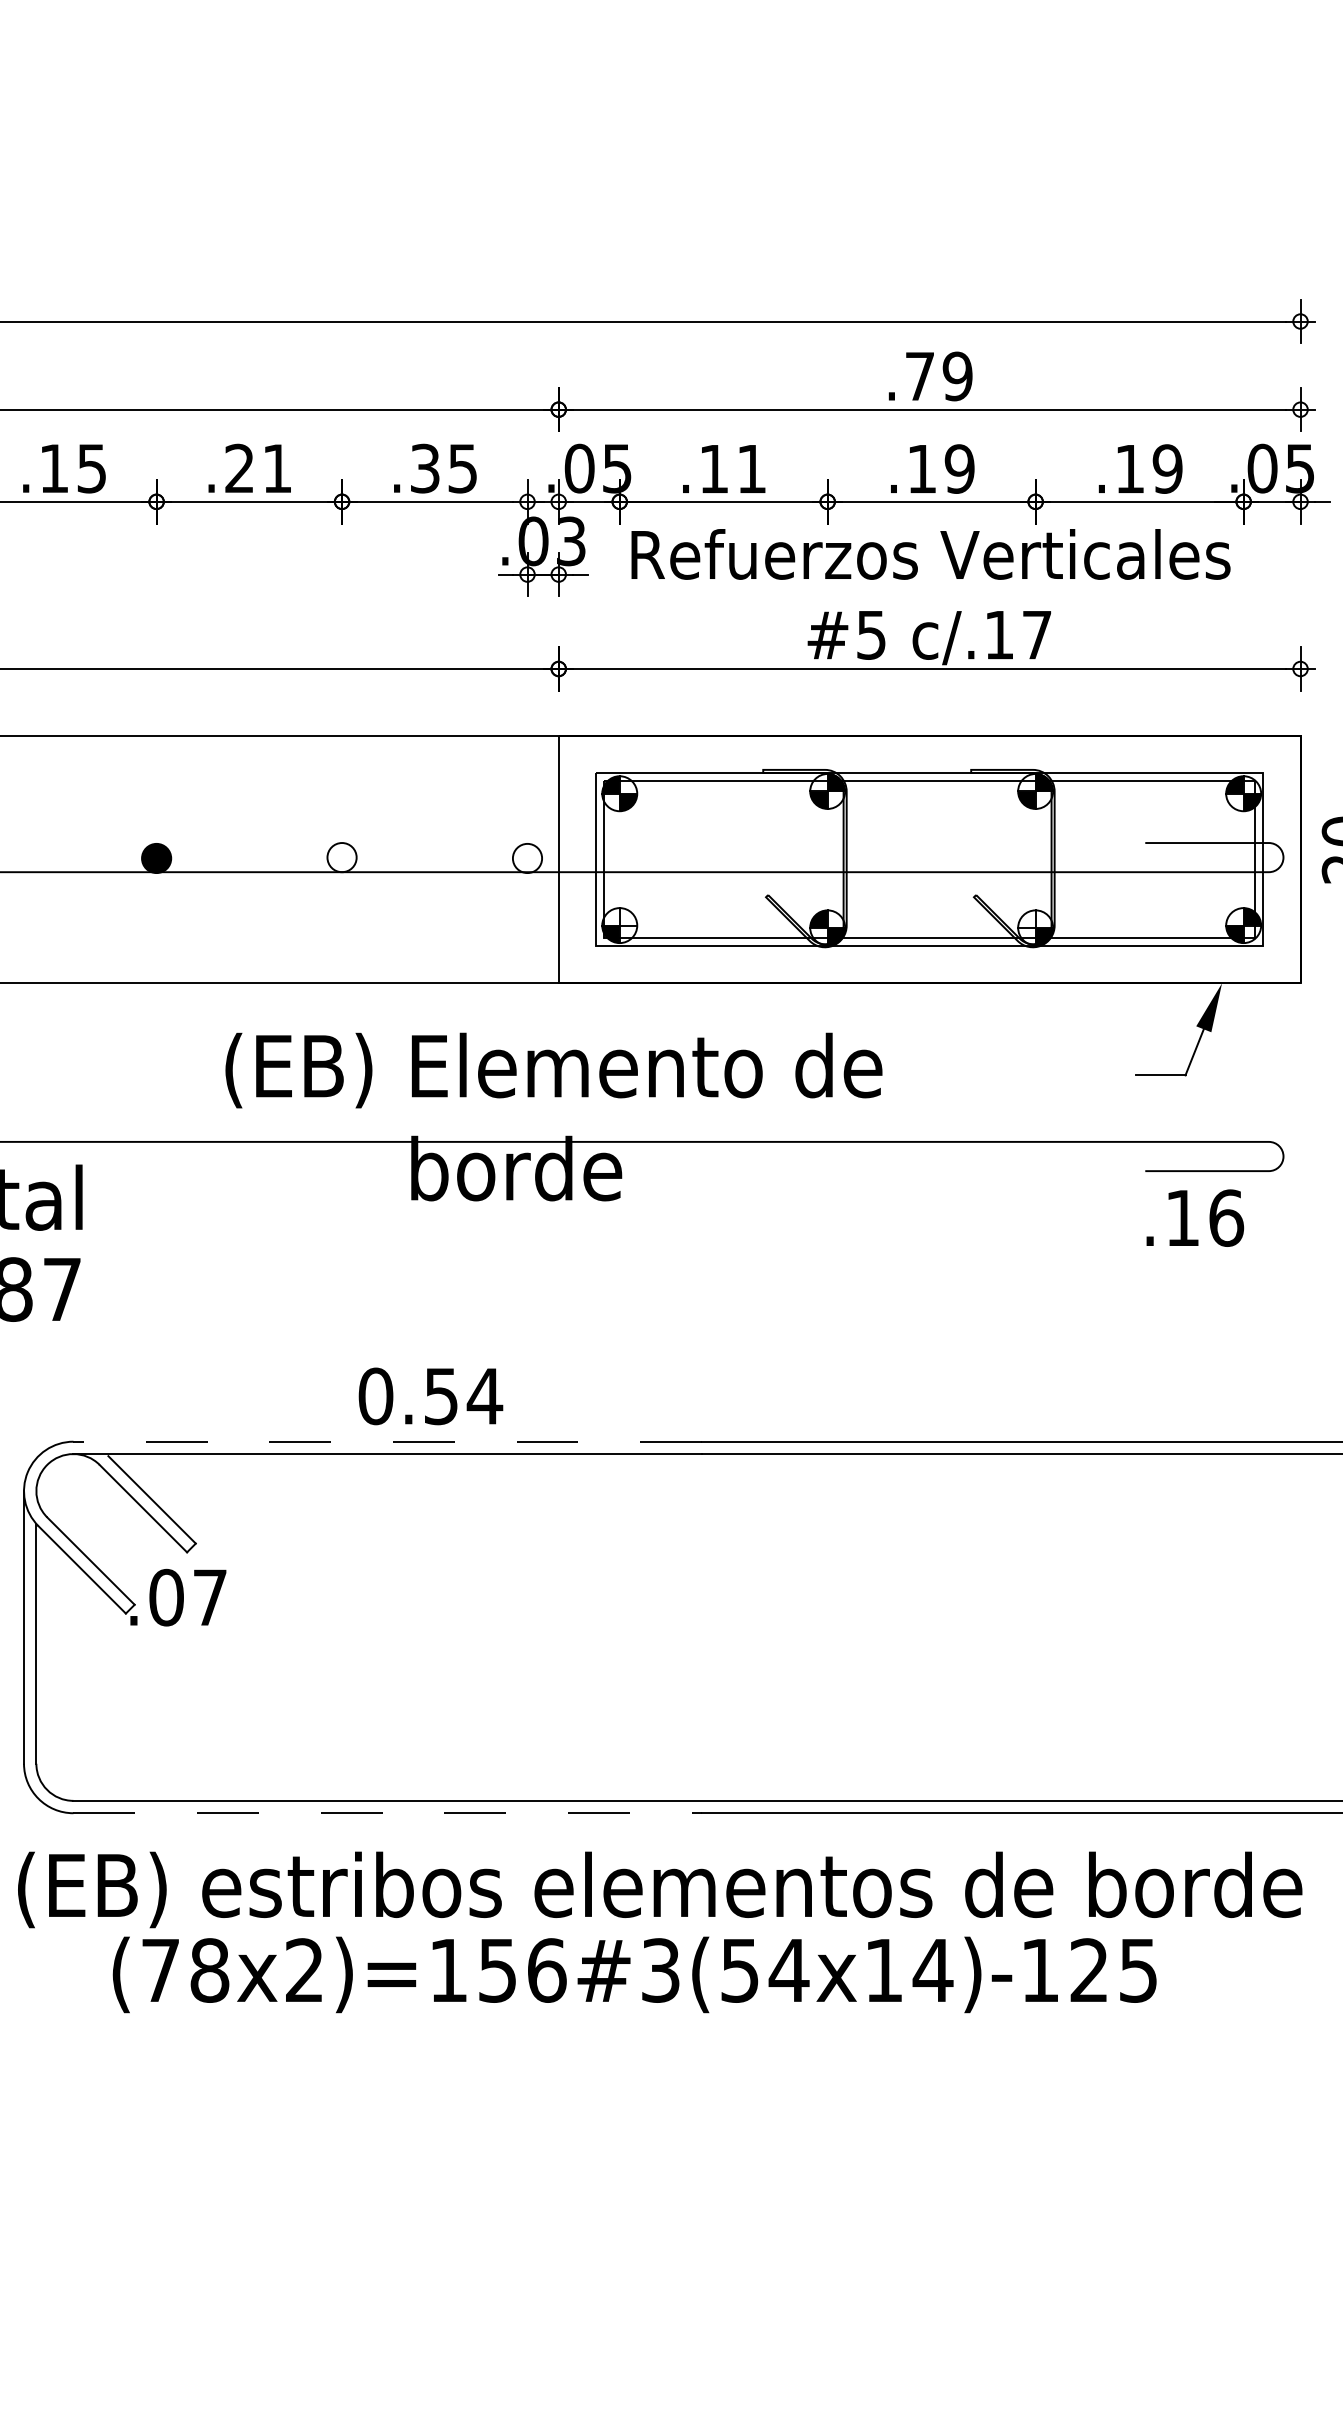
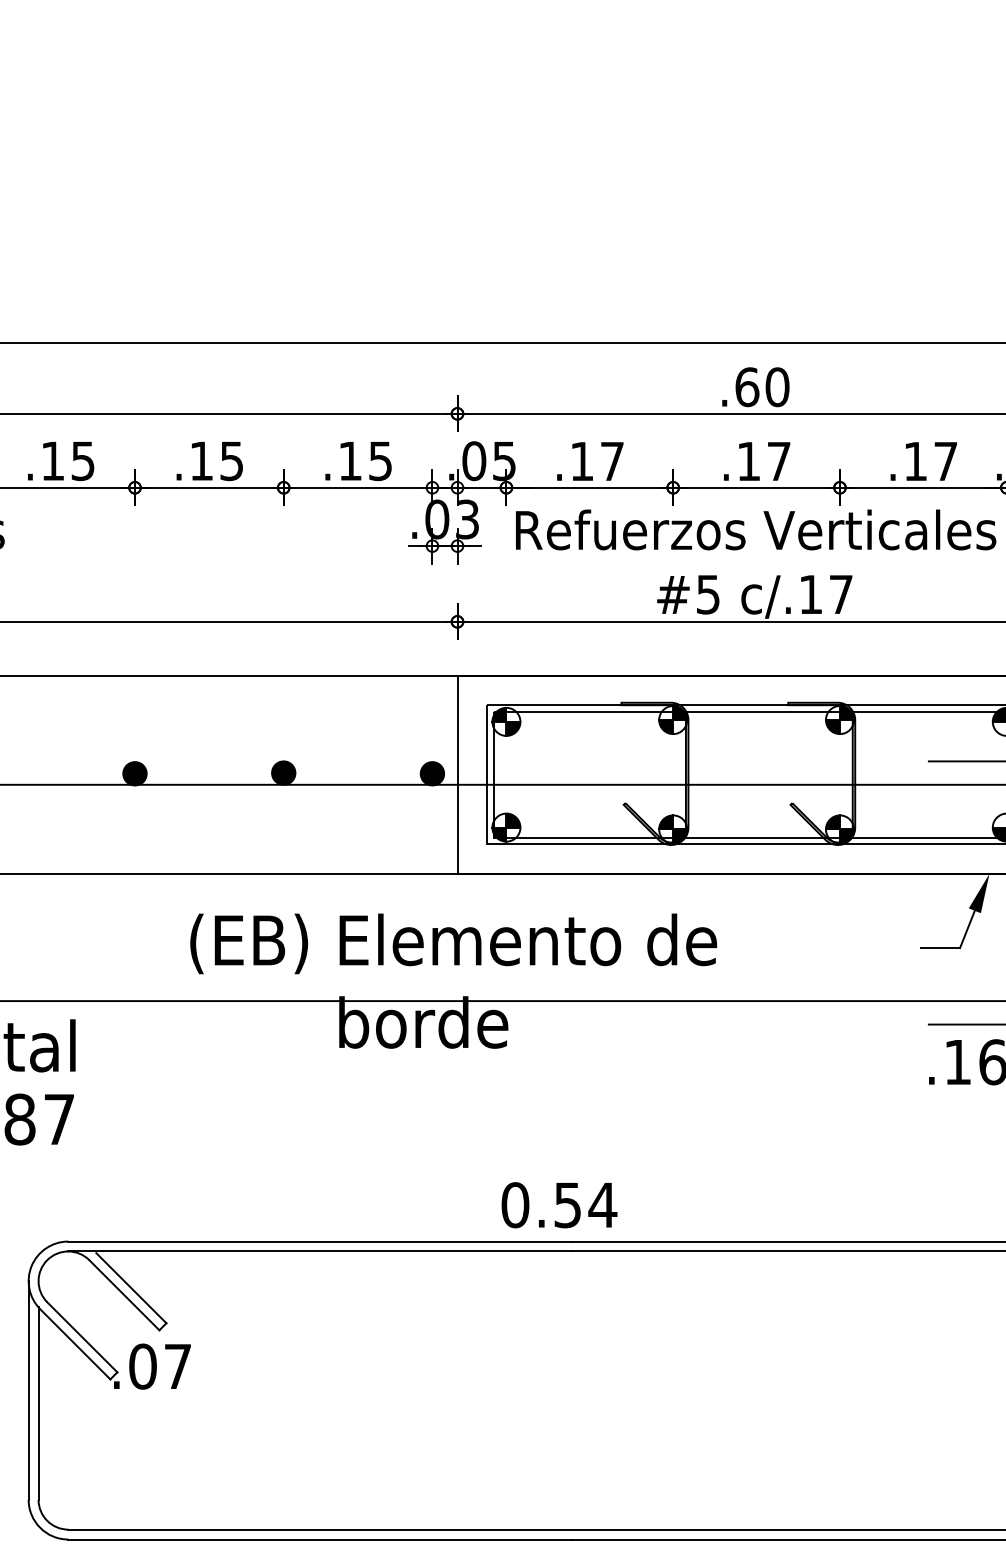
text: (938, 376) -> (762, 387), .79 -> .60
text: (258, 468) -> (216, 461), .21 -> .15
text: (425, 468) -> (350, 461), .35 -> .15
text: (959, 468) -> (778, 461), .19 -> .17
text: (1167, 468) -> (945, 461), .19 -> .17
text: (751, 469) -> (612, 461), .11 -> .17
fill: (341, 857) -> (283, 773), added
fill: (527, 858) -> (432, 773), added
fill: (628, 916) -> (513, 820), added
fill: (1026, 918) -> (832, 821), added
text: (430, 1396) -> (559, 1205), moved
line: (387, 1441) -> (320, 1241), dashed -> solid
line: (388, 1813) -> (320, 1539), dashed -> solid

